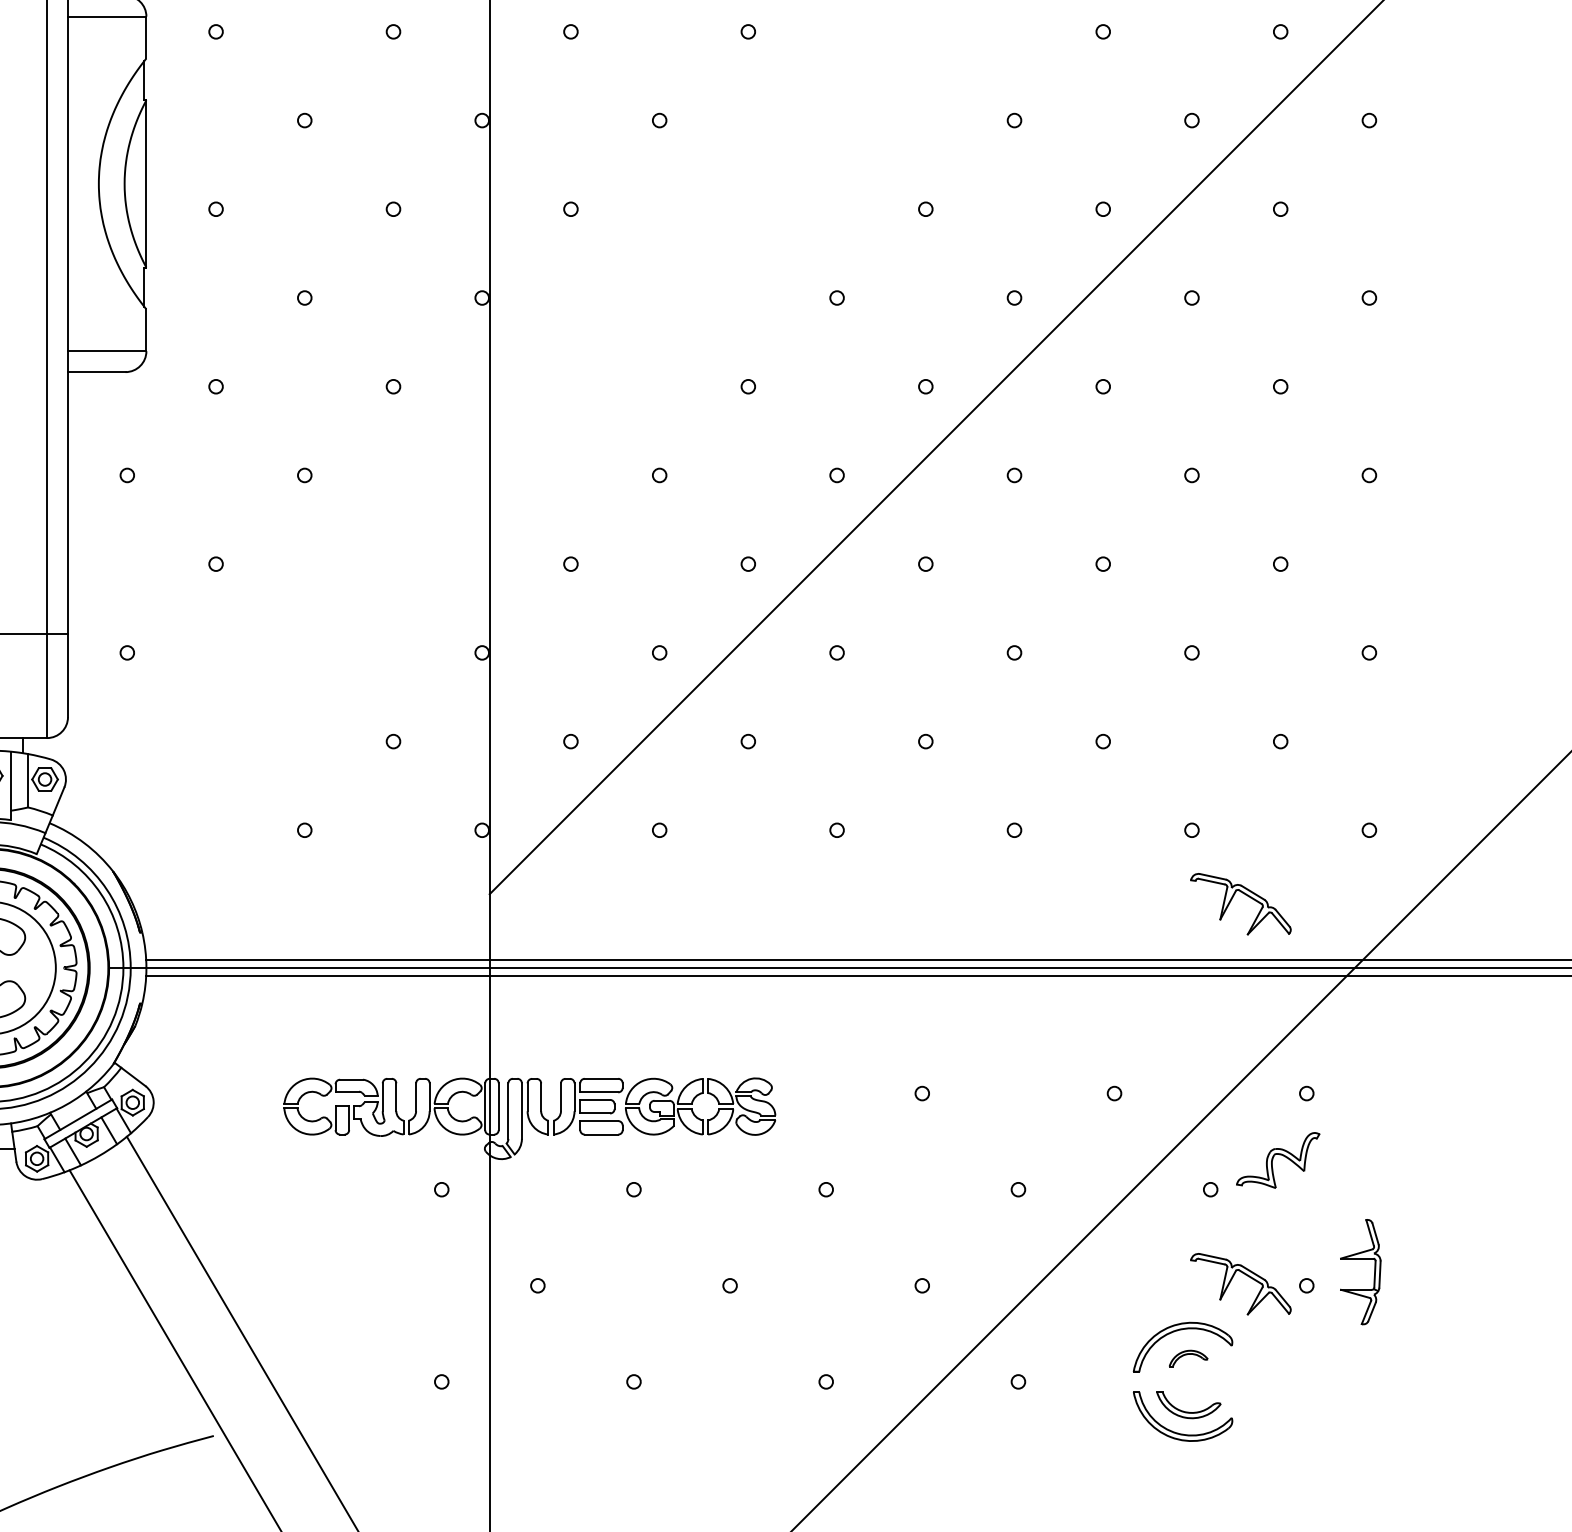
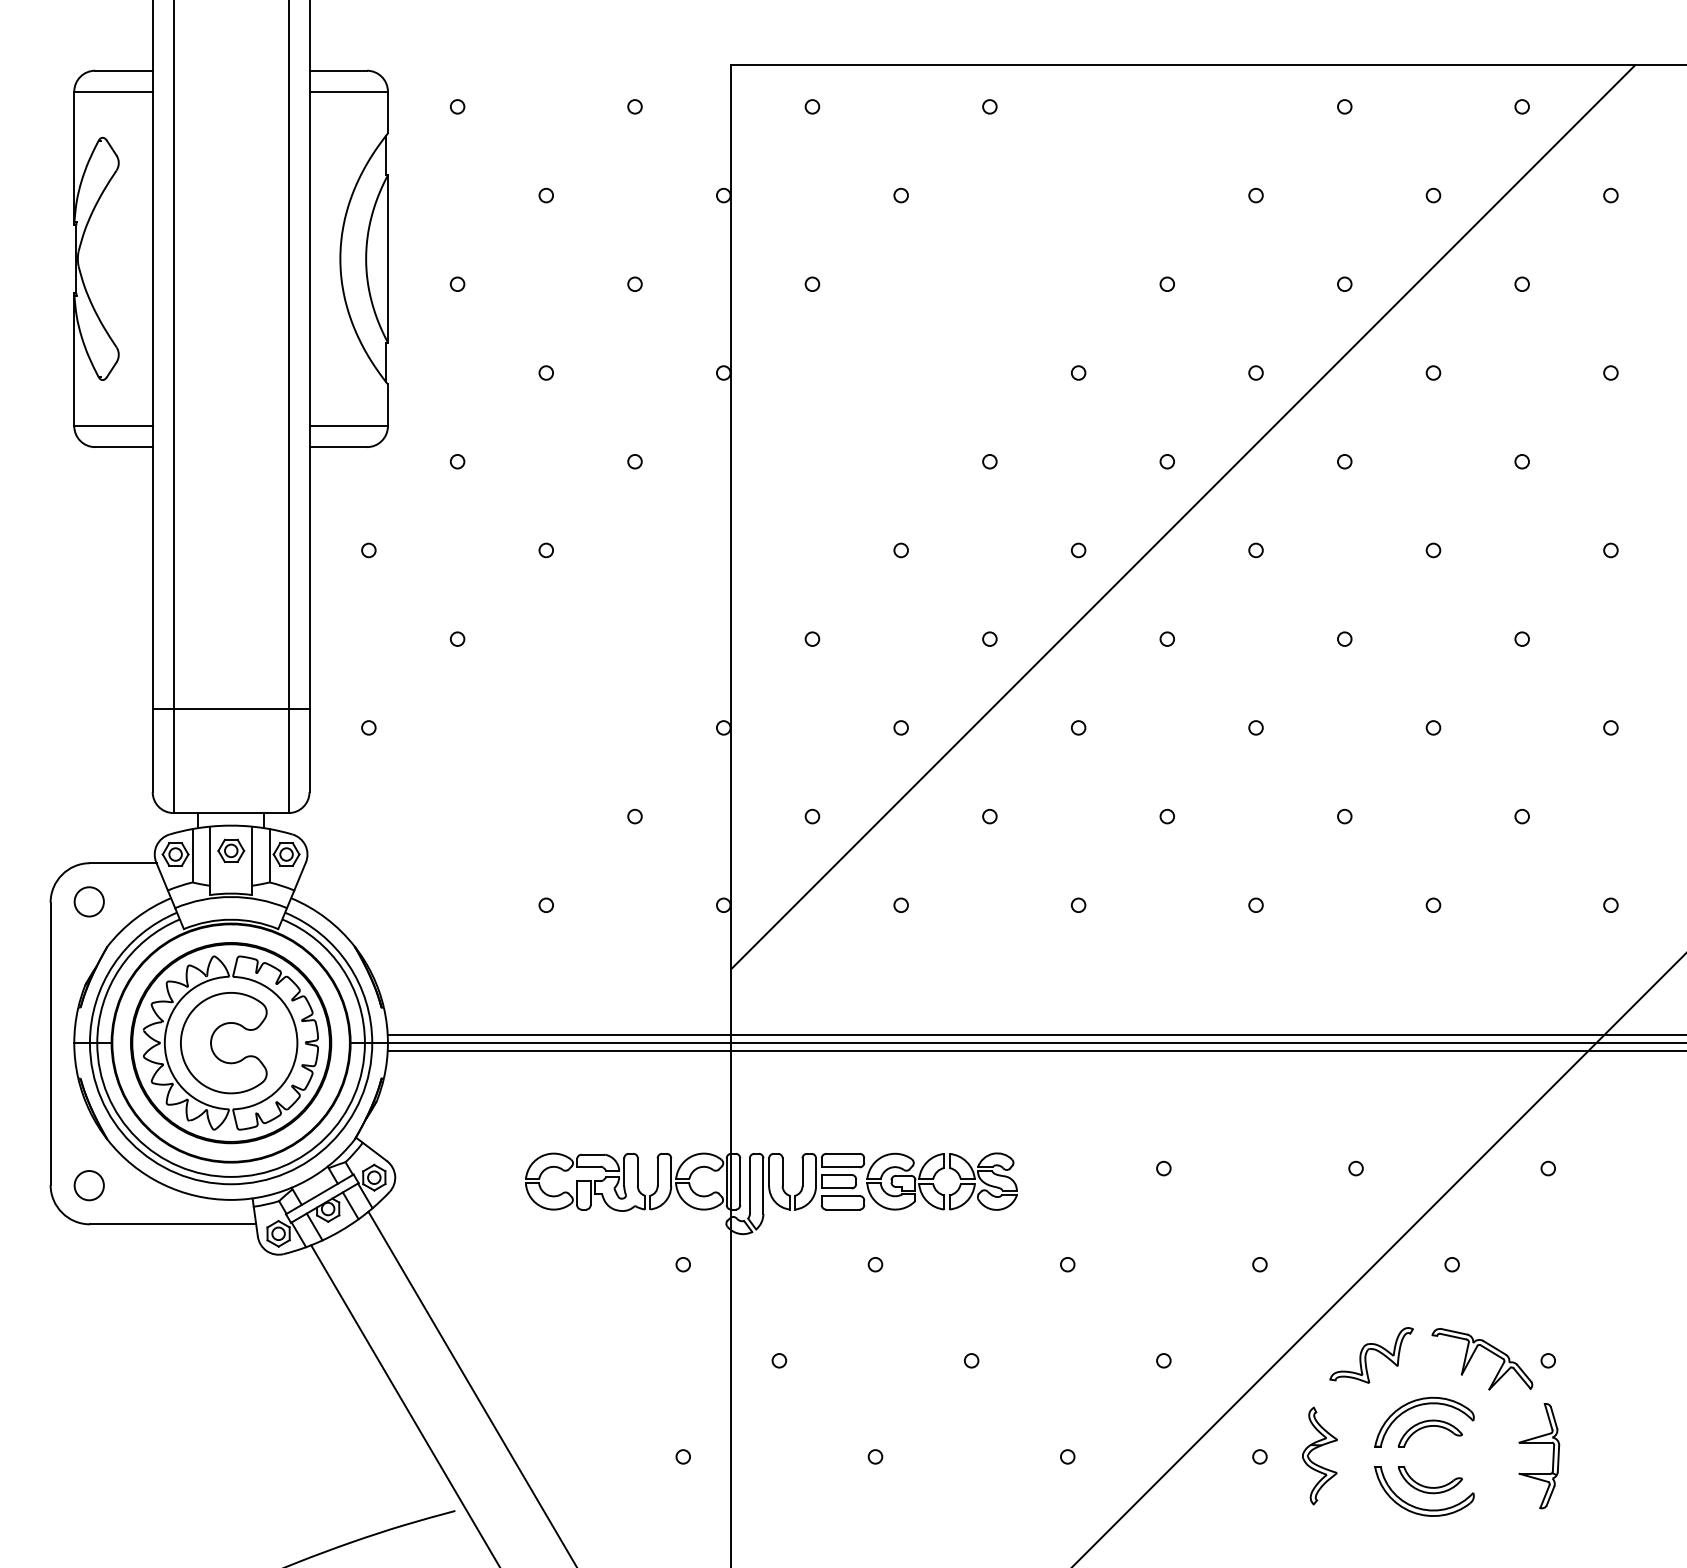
part: (1231, 900) -> (1473, 975), removed
part: (1277, 1160) -> (1371, 1355), moved
part: (1360, 1259) -> (1539, 1443), moved
part: (1187, 1358) -> (1429, 1433), size x1.67
part: (1073, 1374) -> (1315, 1449), added

